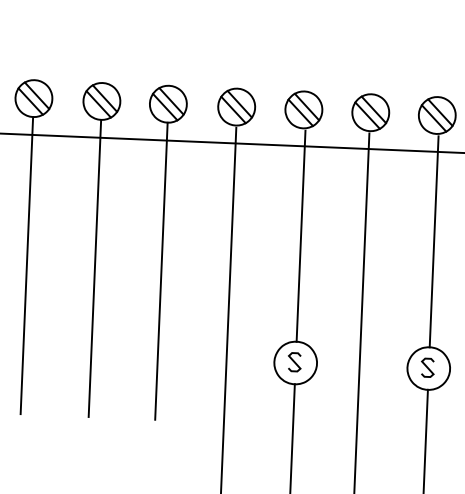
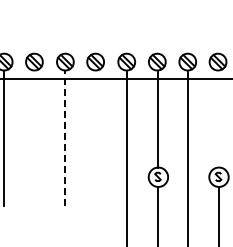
line: (435, 241) -> (219, 119), removed
line: (27, 264) -> (34, 137), removed
line: (95, 269) -> (65, 138), solid -> dashed
line: (161, 269) -> (95, 137), removed

